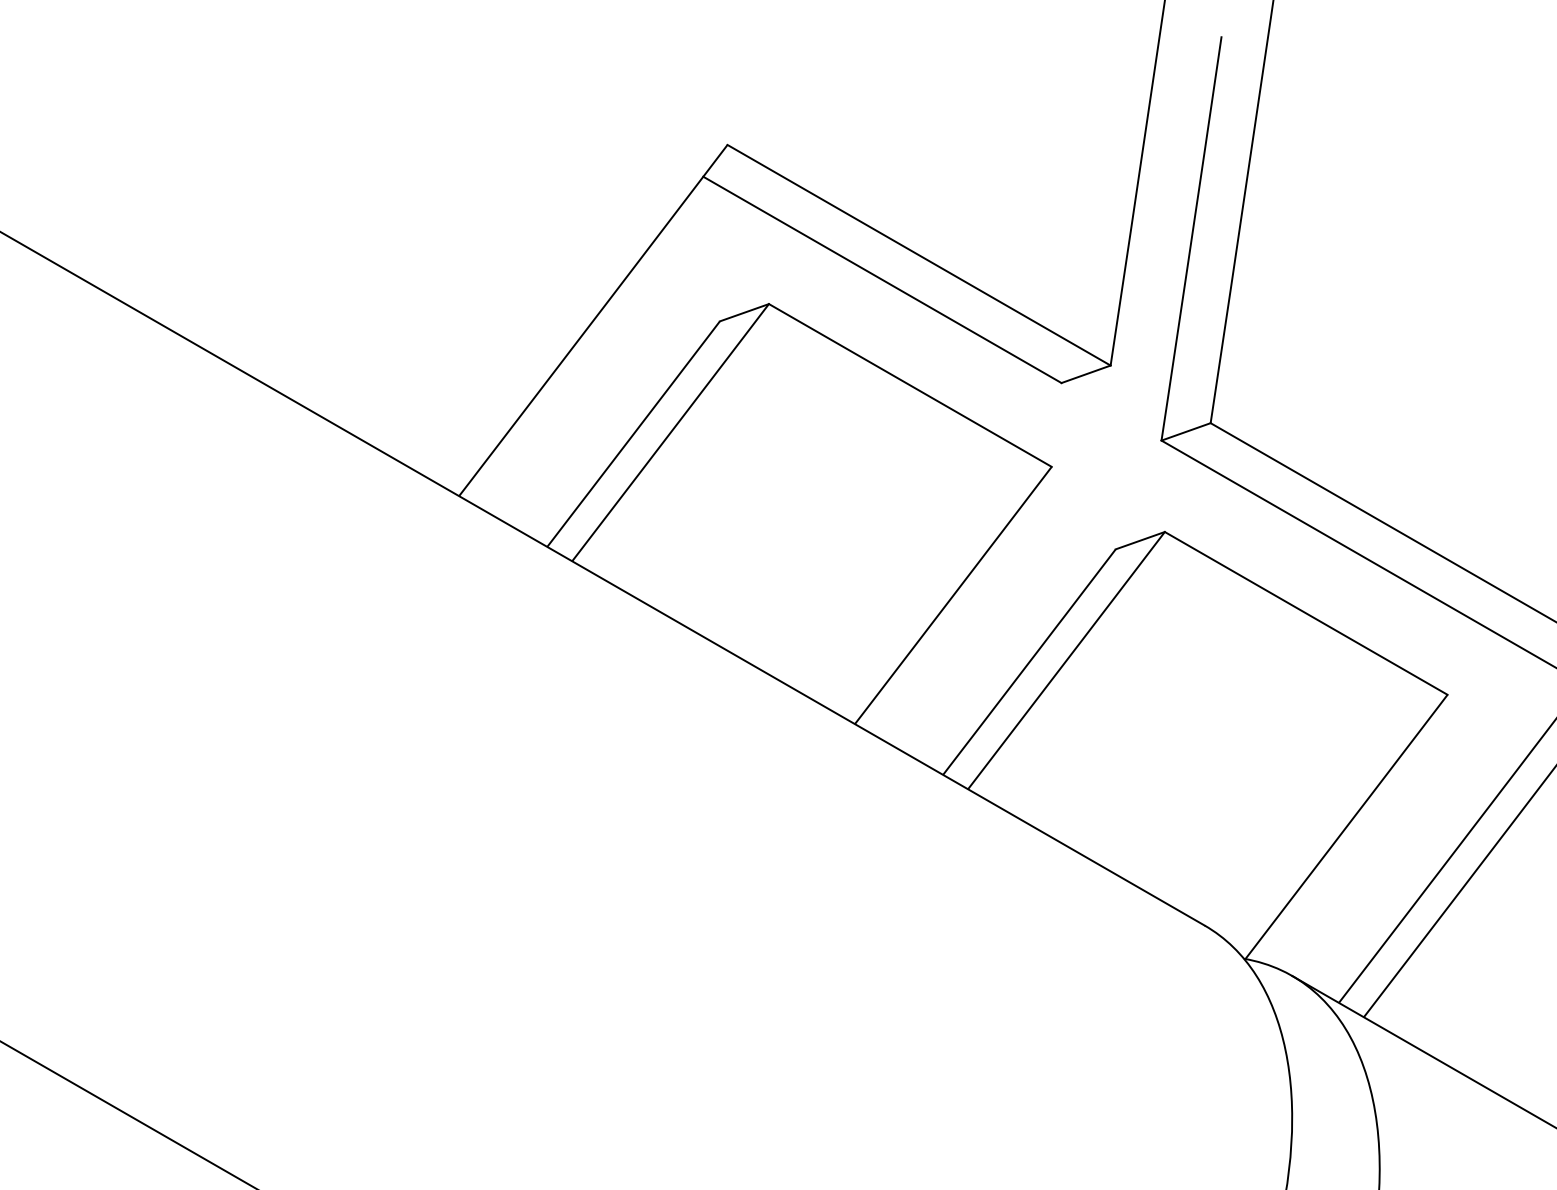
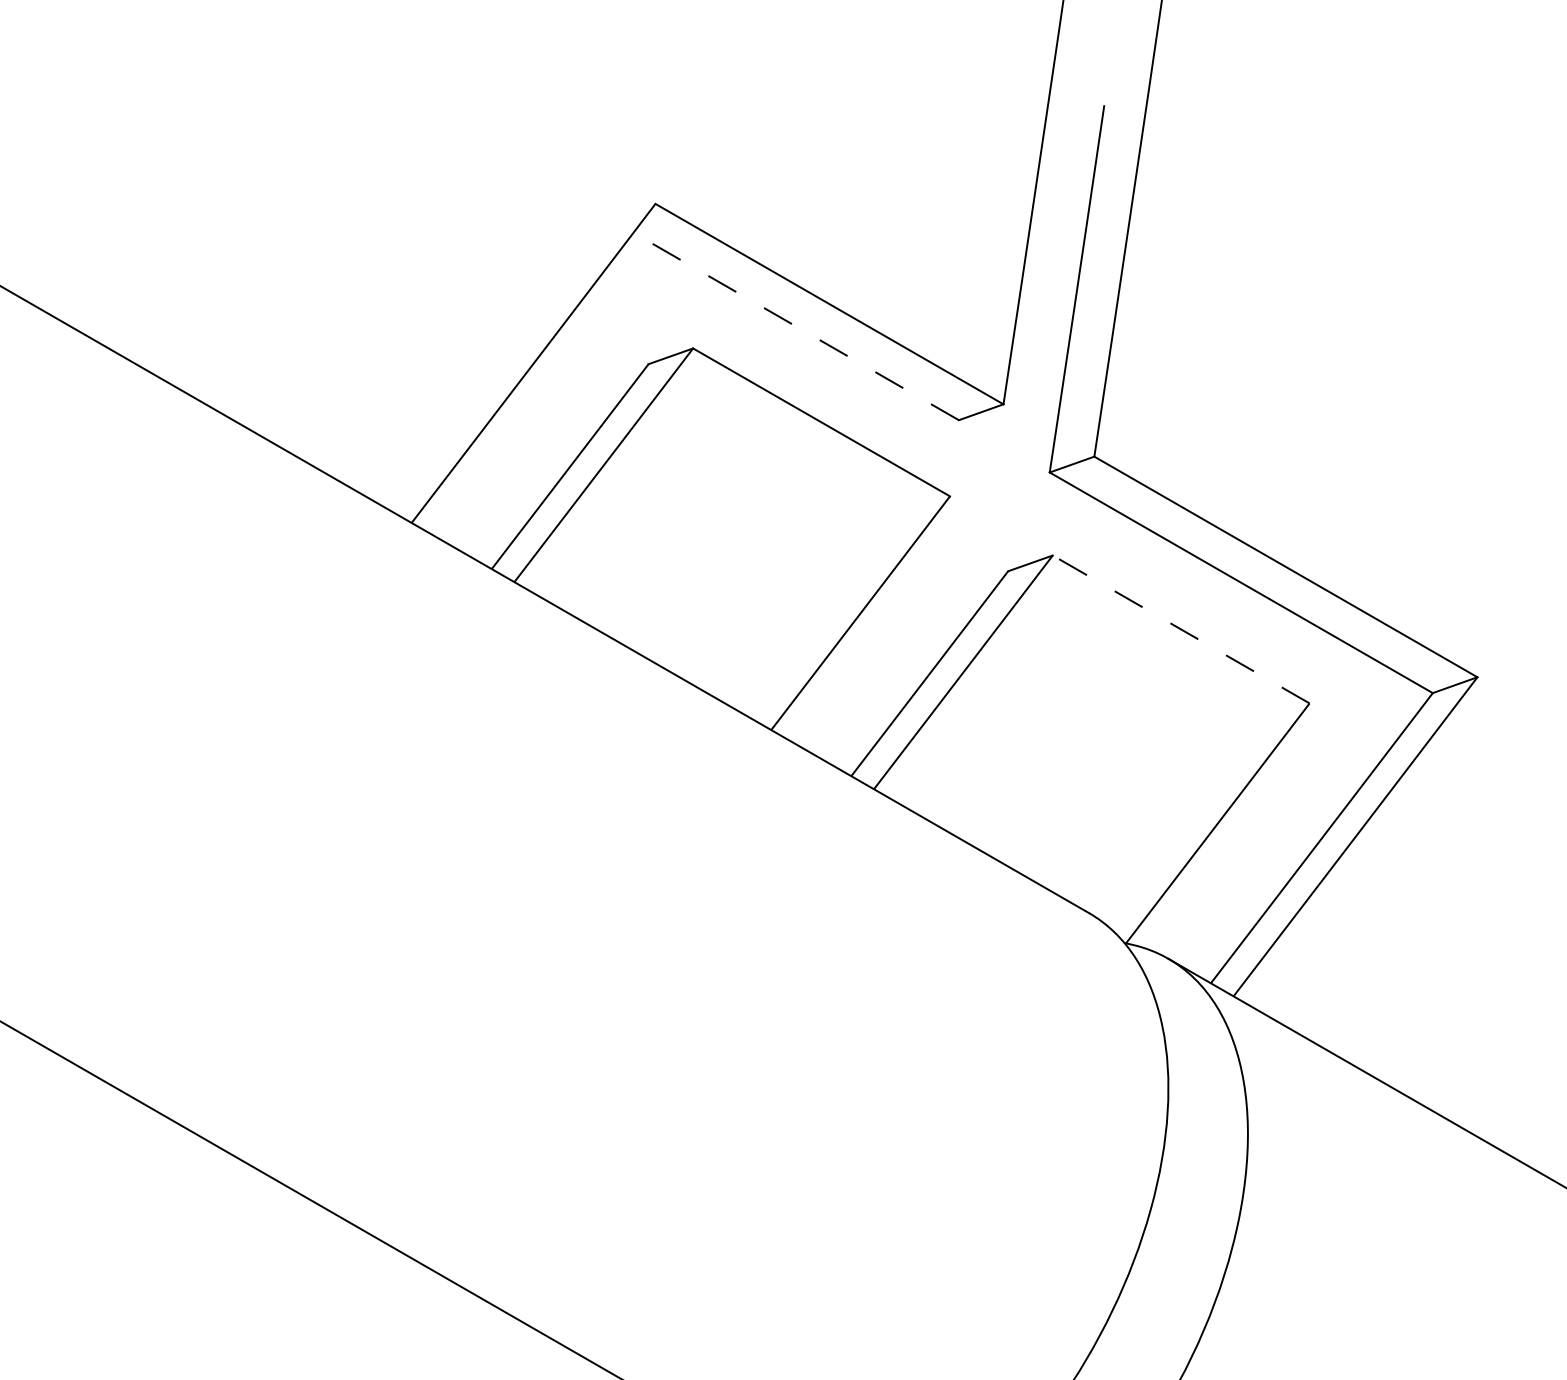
line: (882, 279) -> (796, 326), solid -> dashed
line: (1305, 613) -> (1180, 629), solid -> dashed

